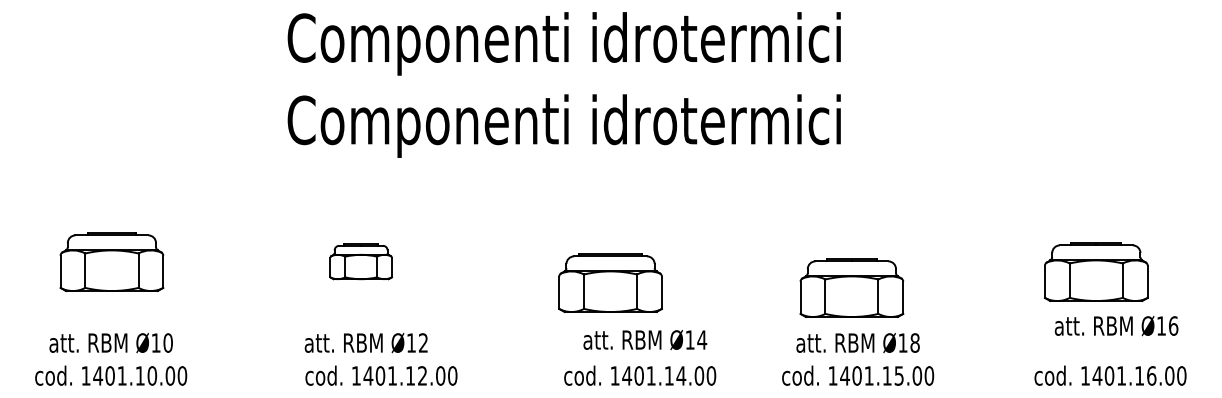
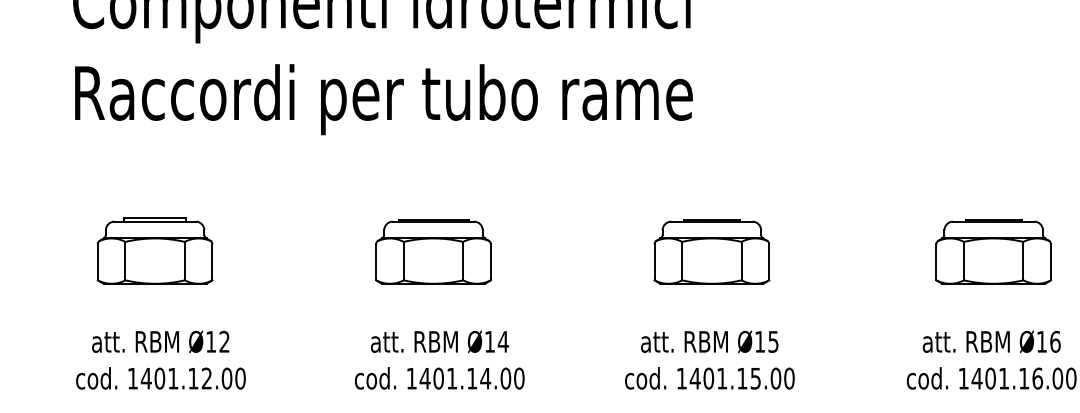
text: (564, 125) -> (382, 98), Componenti idrotermici -> Raccordi per tubo rame
part: (360, 261) -> (154, 250), size x1.67
part: (1096, 271) -> (993, 250), moved
part: (610, 282) -> (433, 250), moved
part: (851, 287) -> (711, 250), moved
text: (1116, 326) -> (991, 342), moved
text: (645, 340) -> (440, 342), moved
text: (914, 342) -> (772, 341), Ø18 -> Ø15
text: (381, 375) -> (160, 378), moved
text: (640, 375) -> (440, 378), moved

